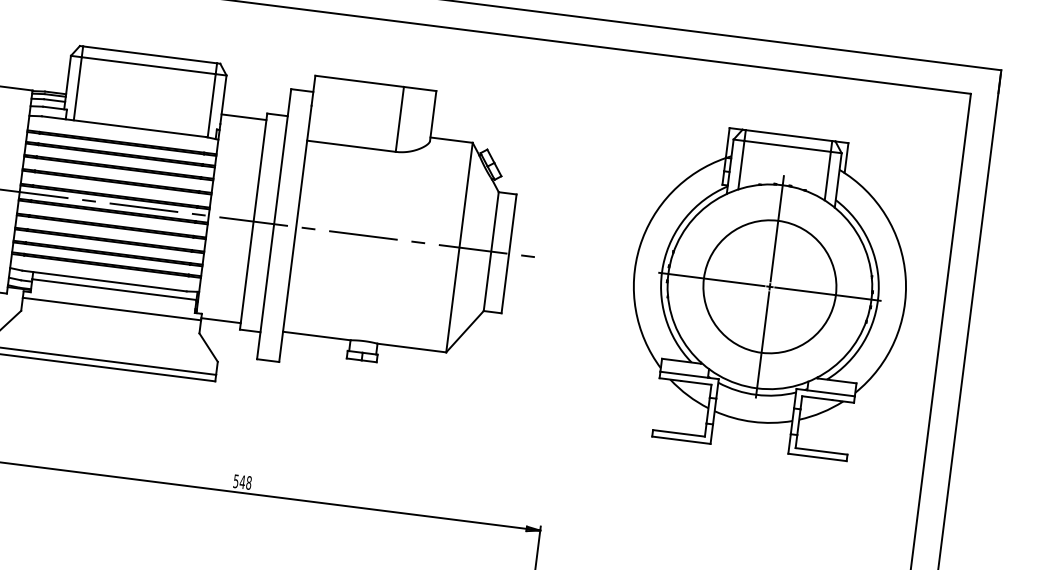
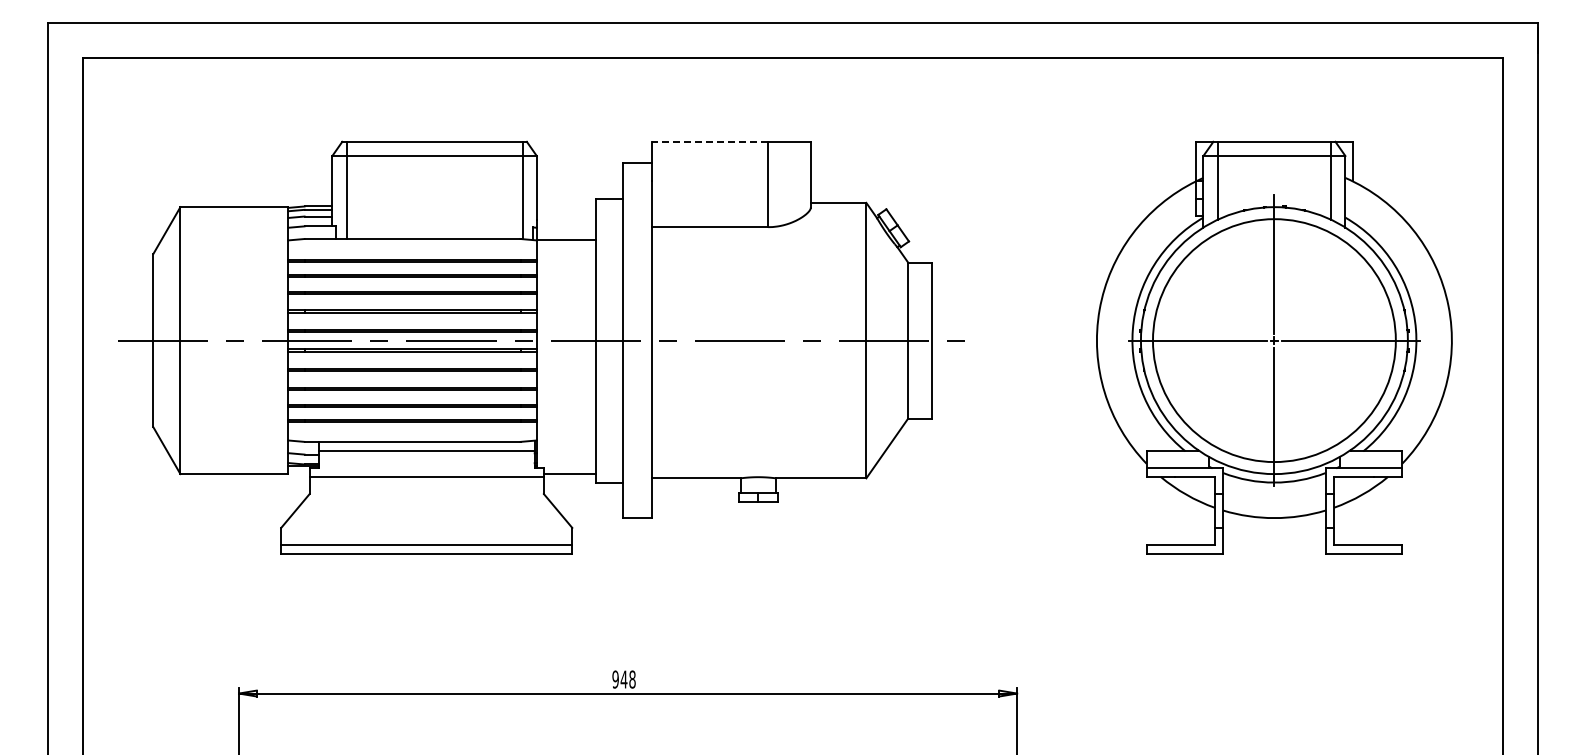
line: (359, 81) -> (709, 141), solid -> dashed
line: (243, 117) -> (565, 240), moved
circle: (769, 286) -> (1274, 340), size x1.4
text: (236, 481) -> (615, 679), 548 -> 948

